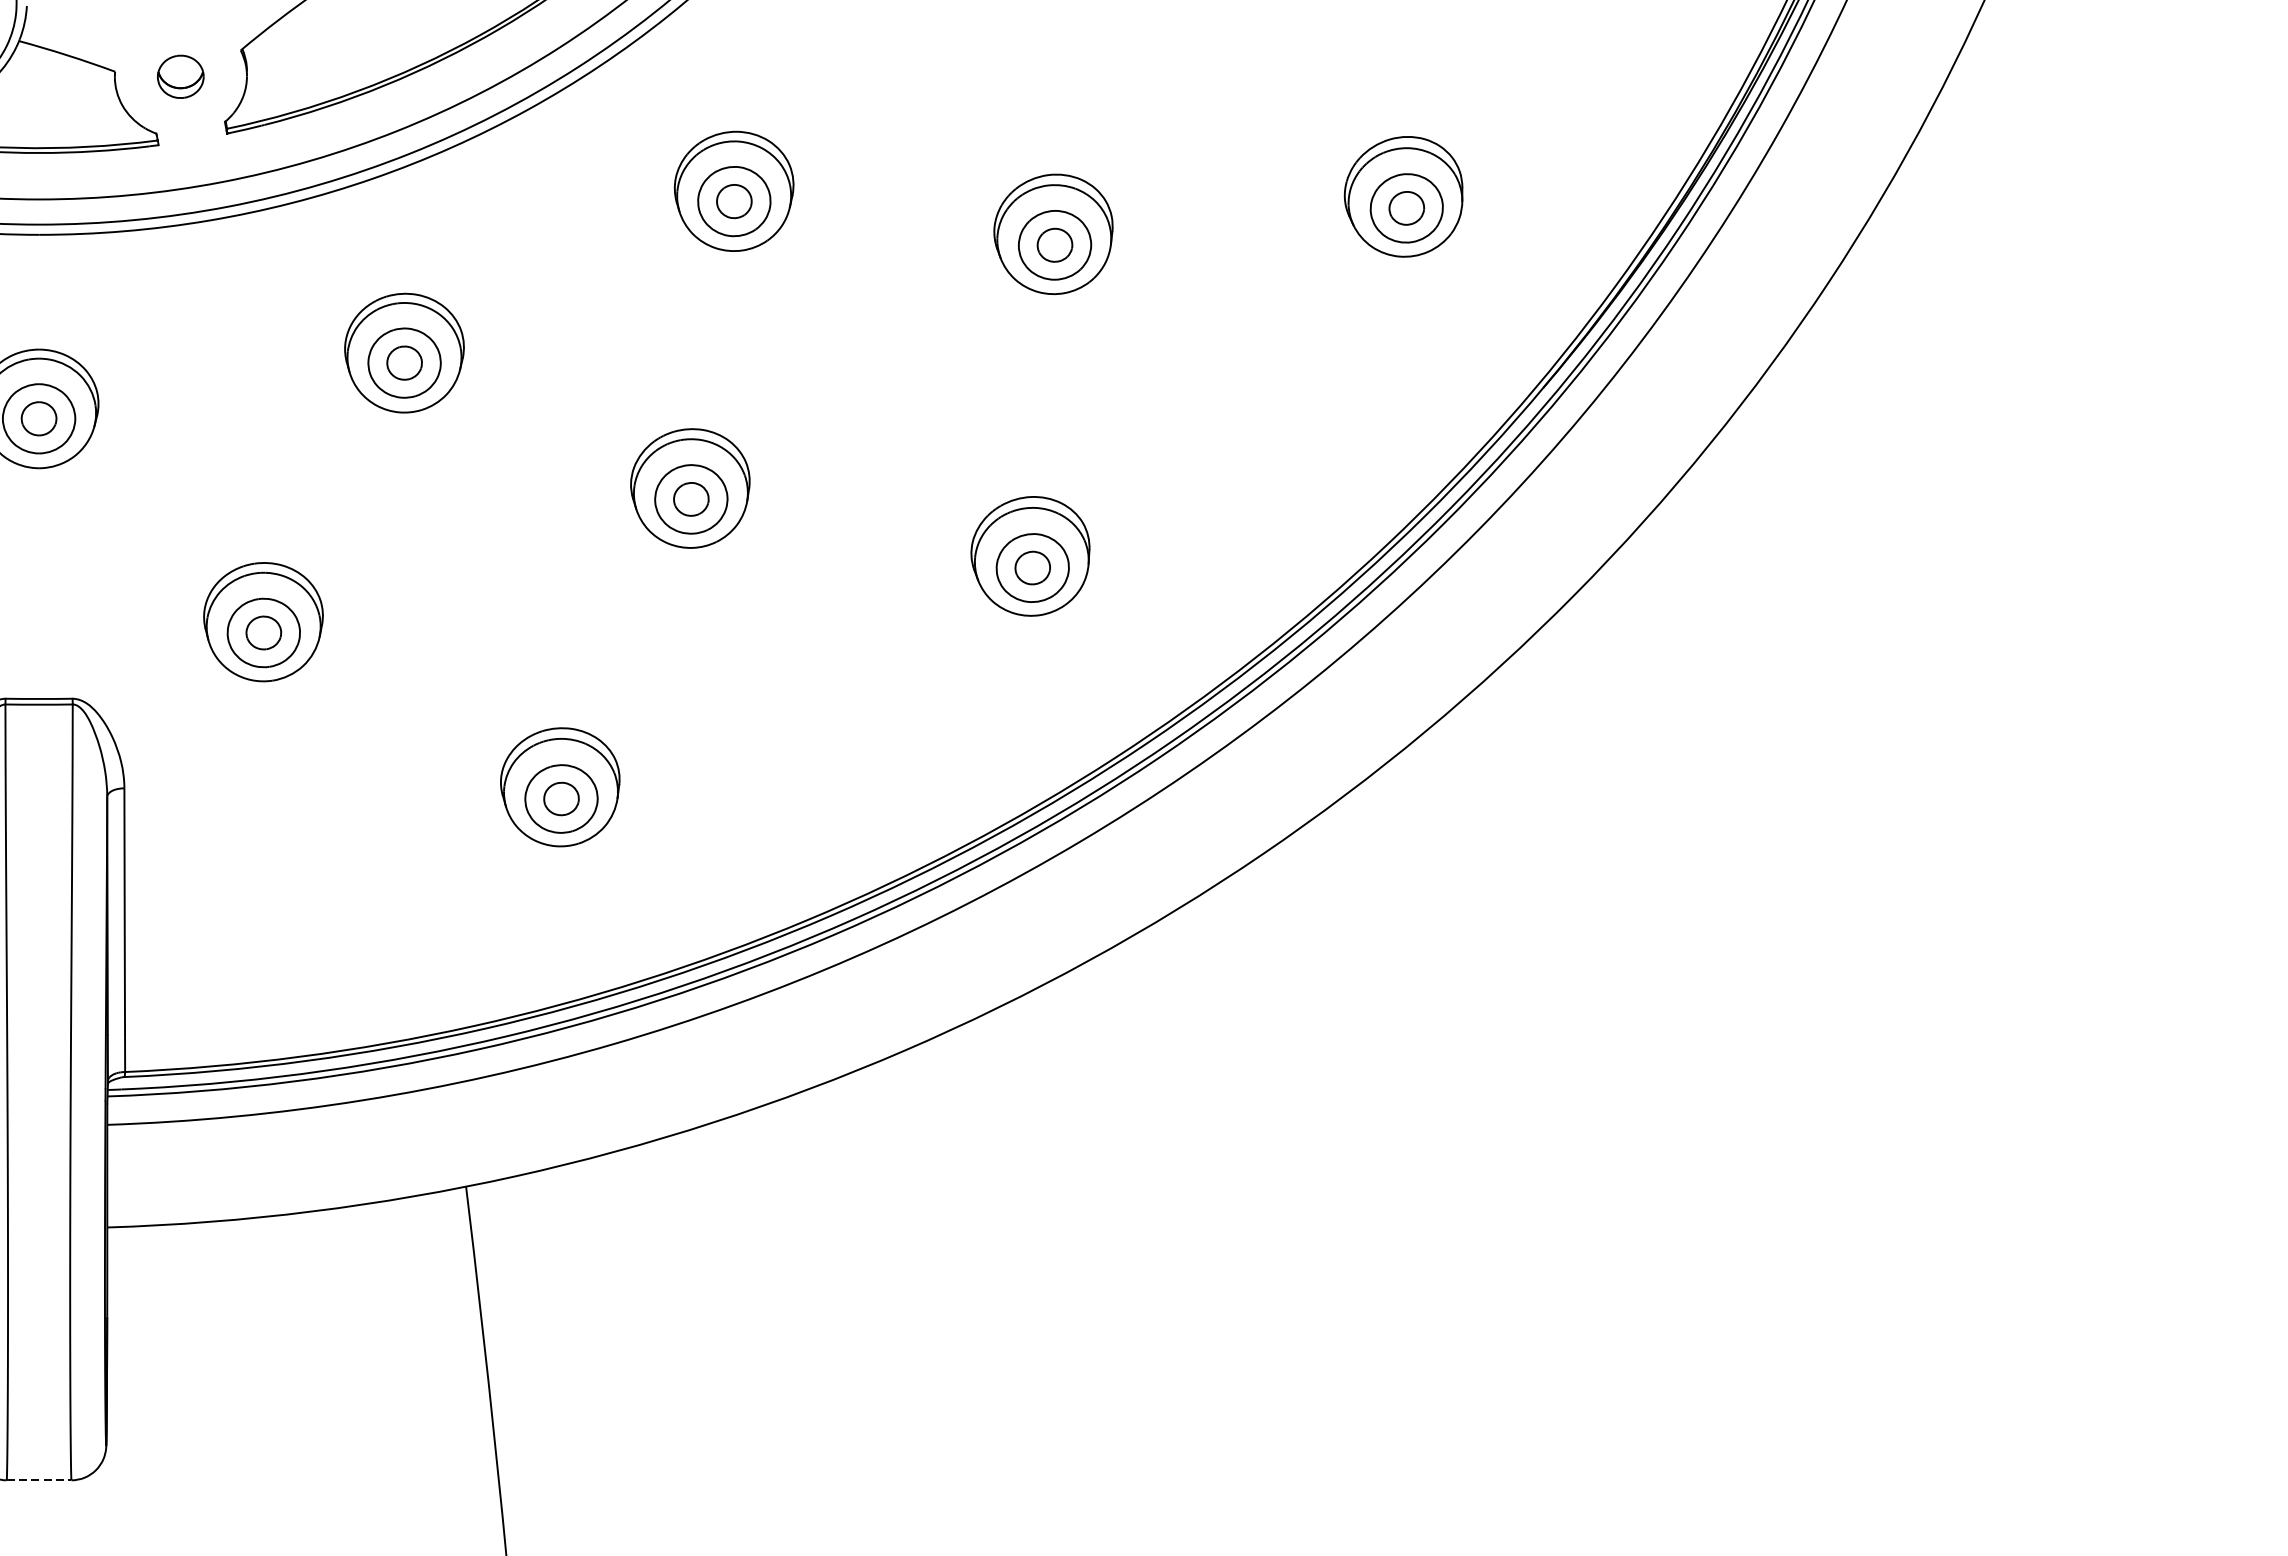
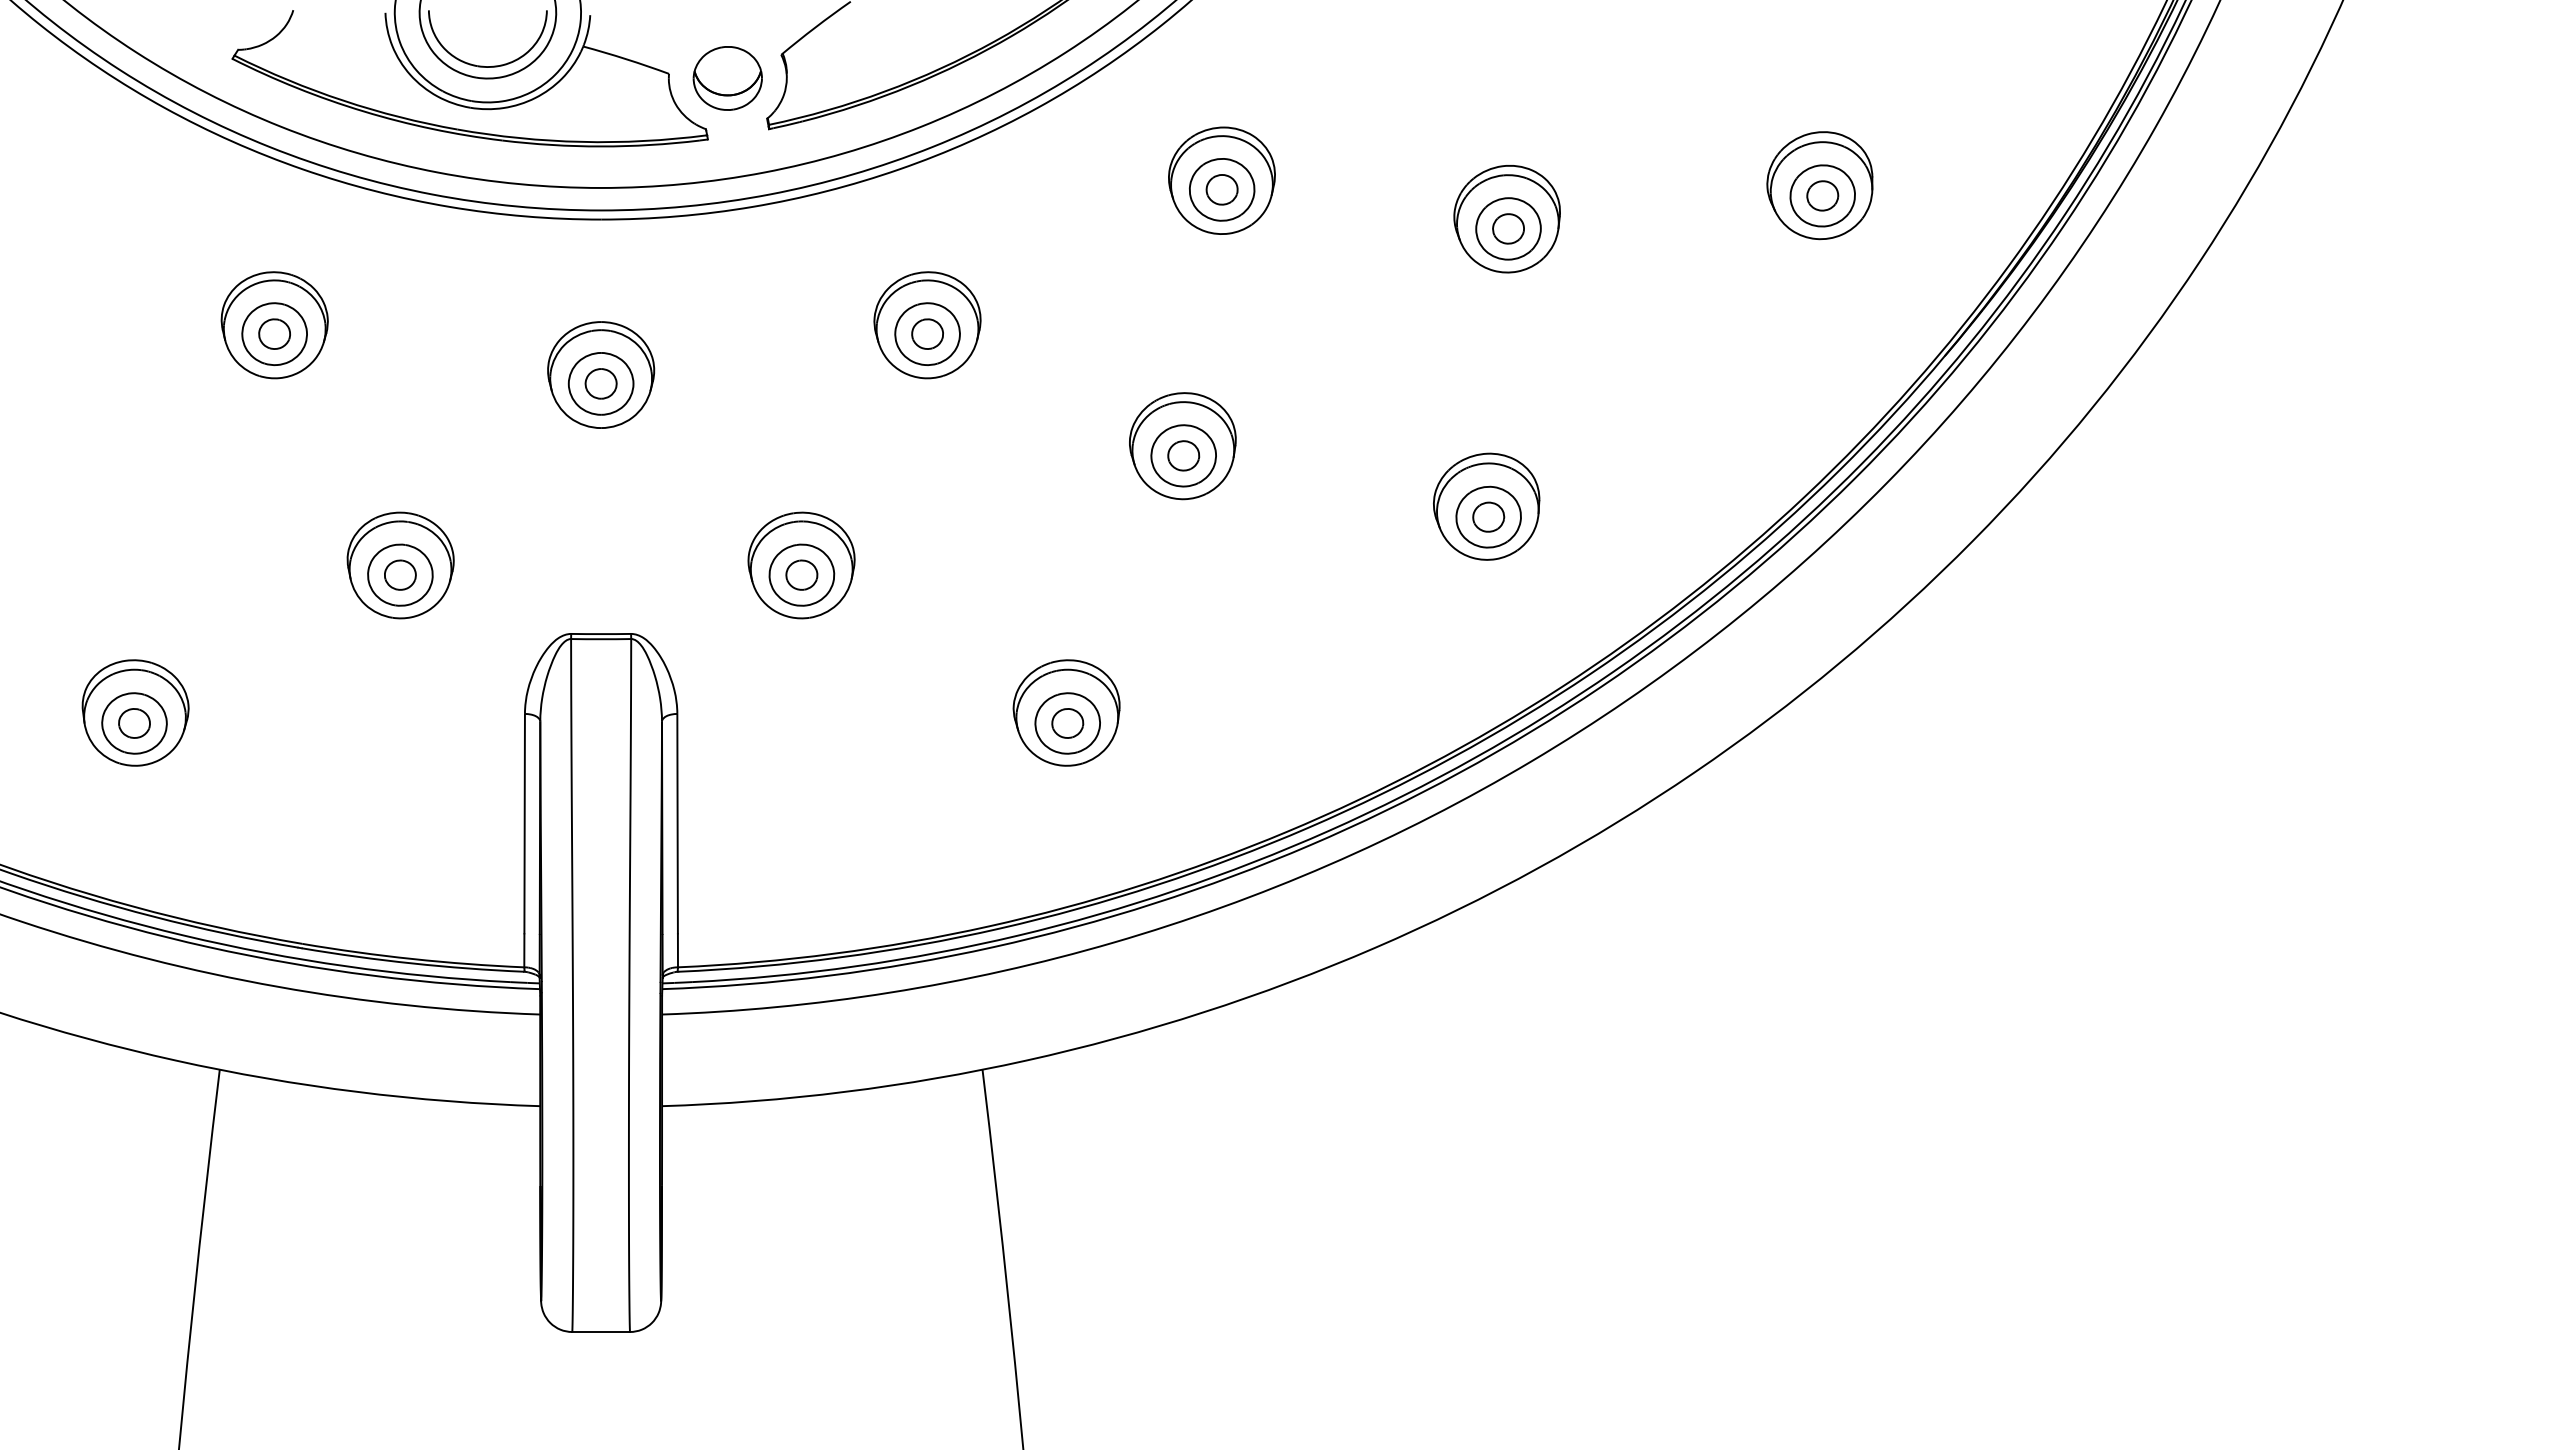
part: (180, 76) -> (727, 78), size x1.67
line: (39, 1480) -> (601, 1332), dashed -> solid

